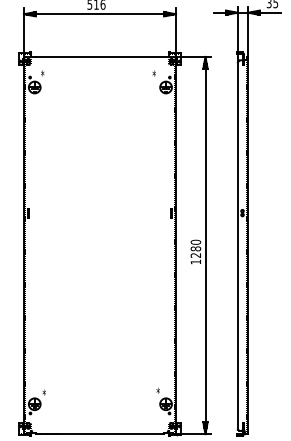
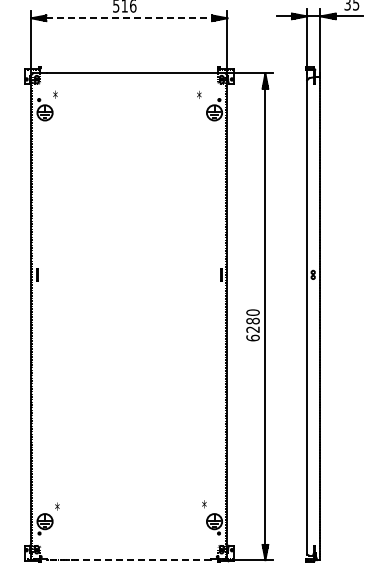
line: (100, 14) -> (129, 18), solid -> dashed
text: (195, 261) -> (252, 337), 1280 -> 6280
line: (99, 434) -> (128, 560), solid -> dashed

